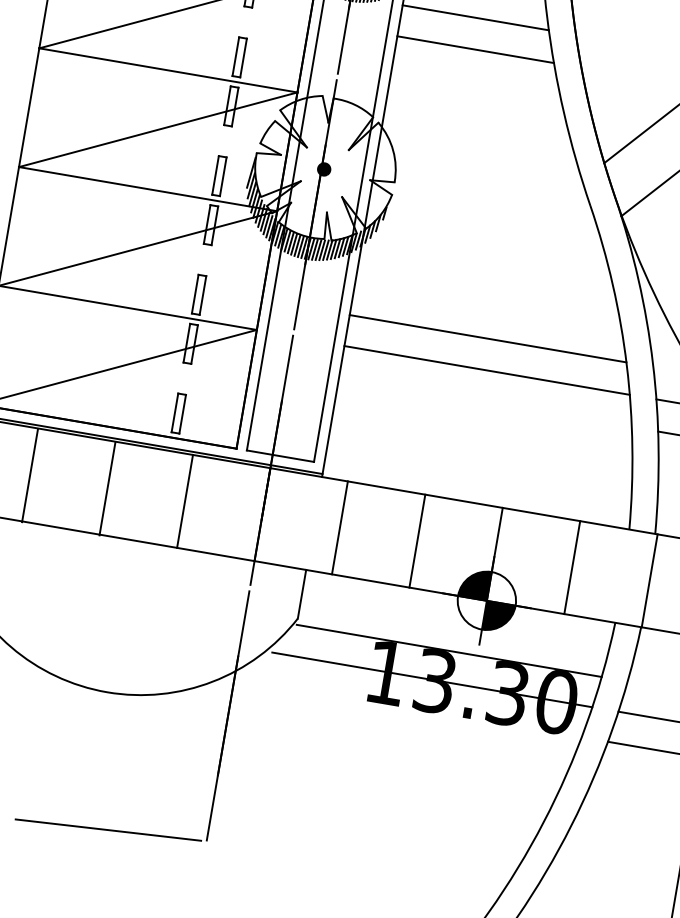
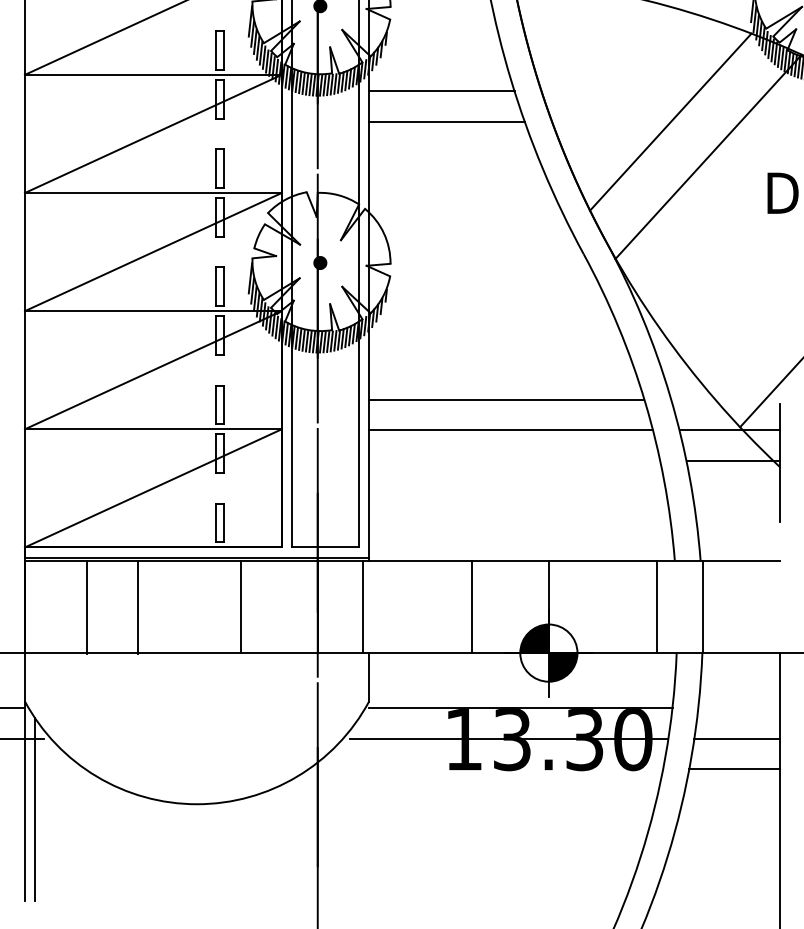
line: (107, 488) -> (137, 607), moved
line: (339, 527) -> (362, 606), moved
line: (571, 567) -> (656, 606), moved

